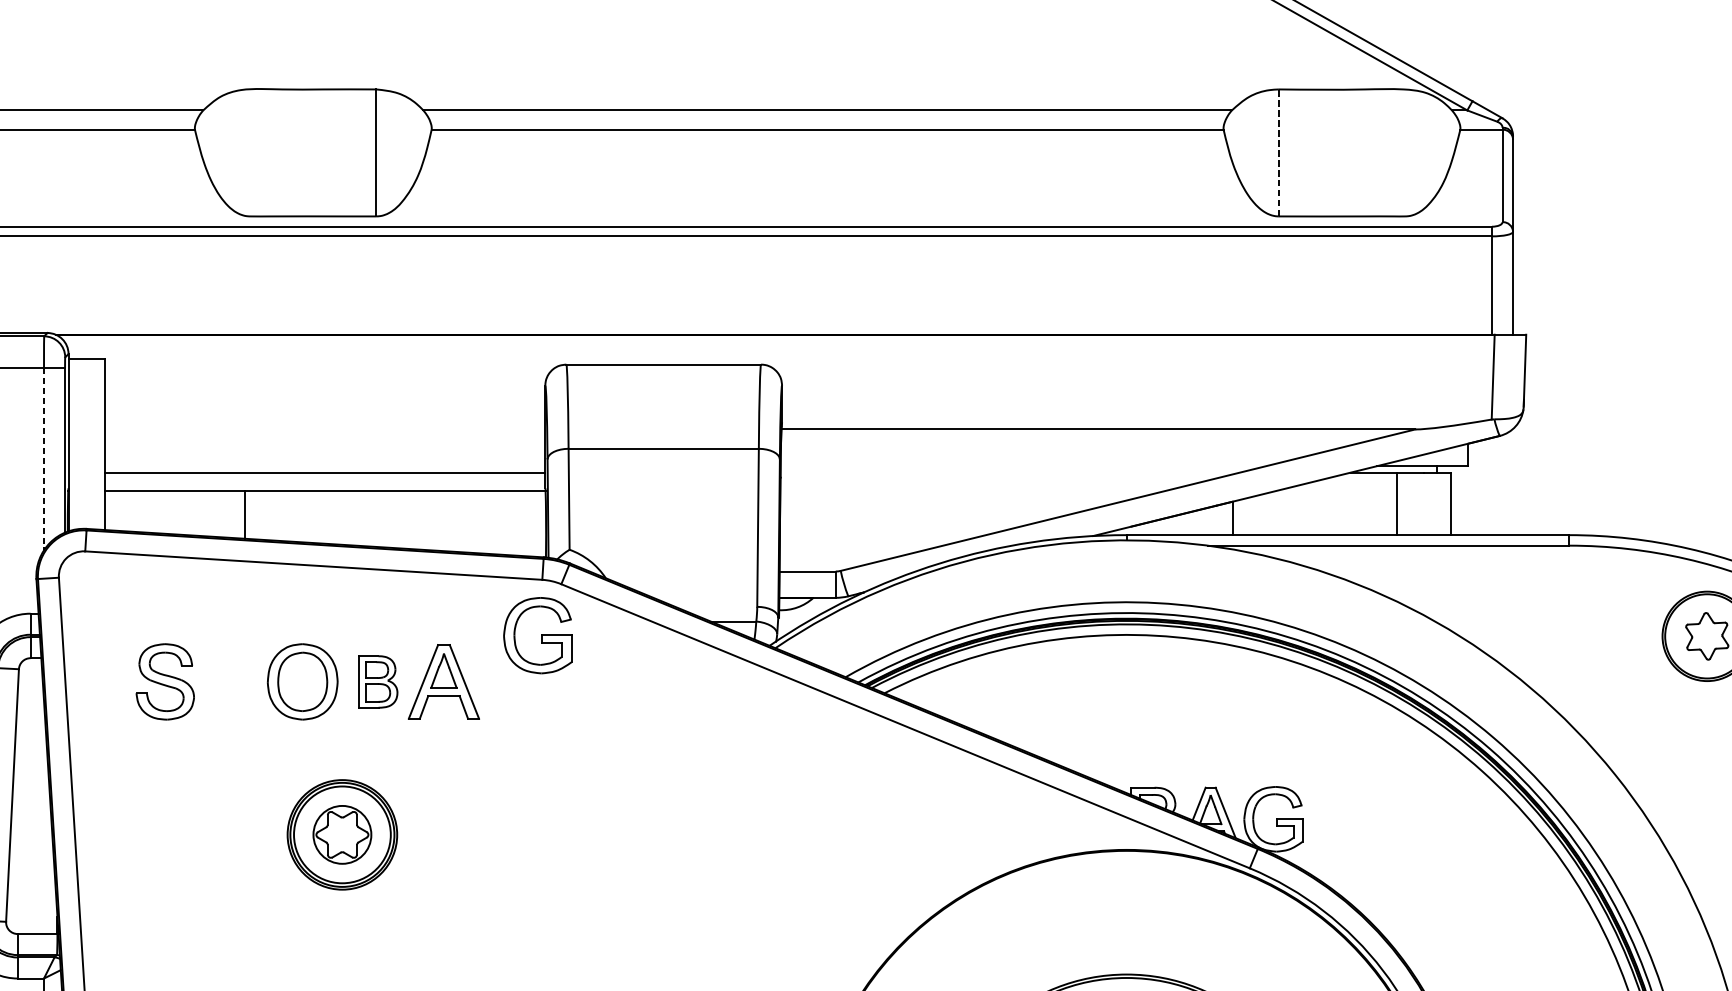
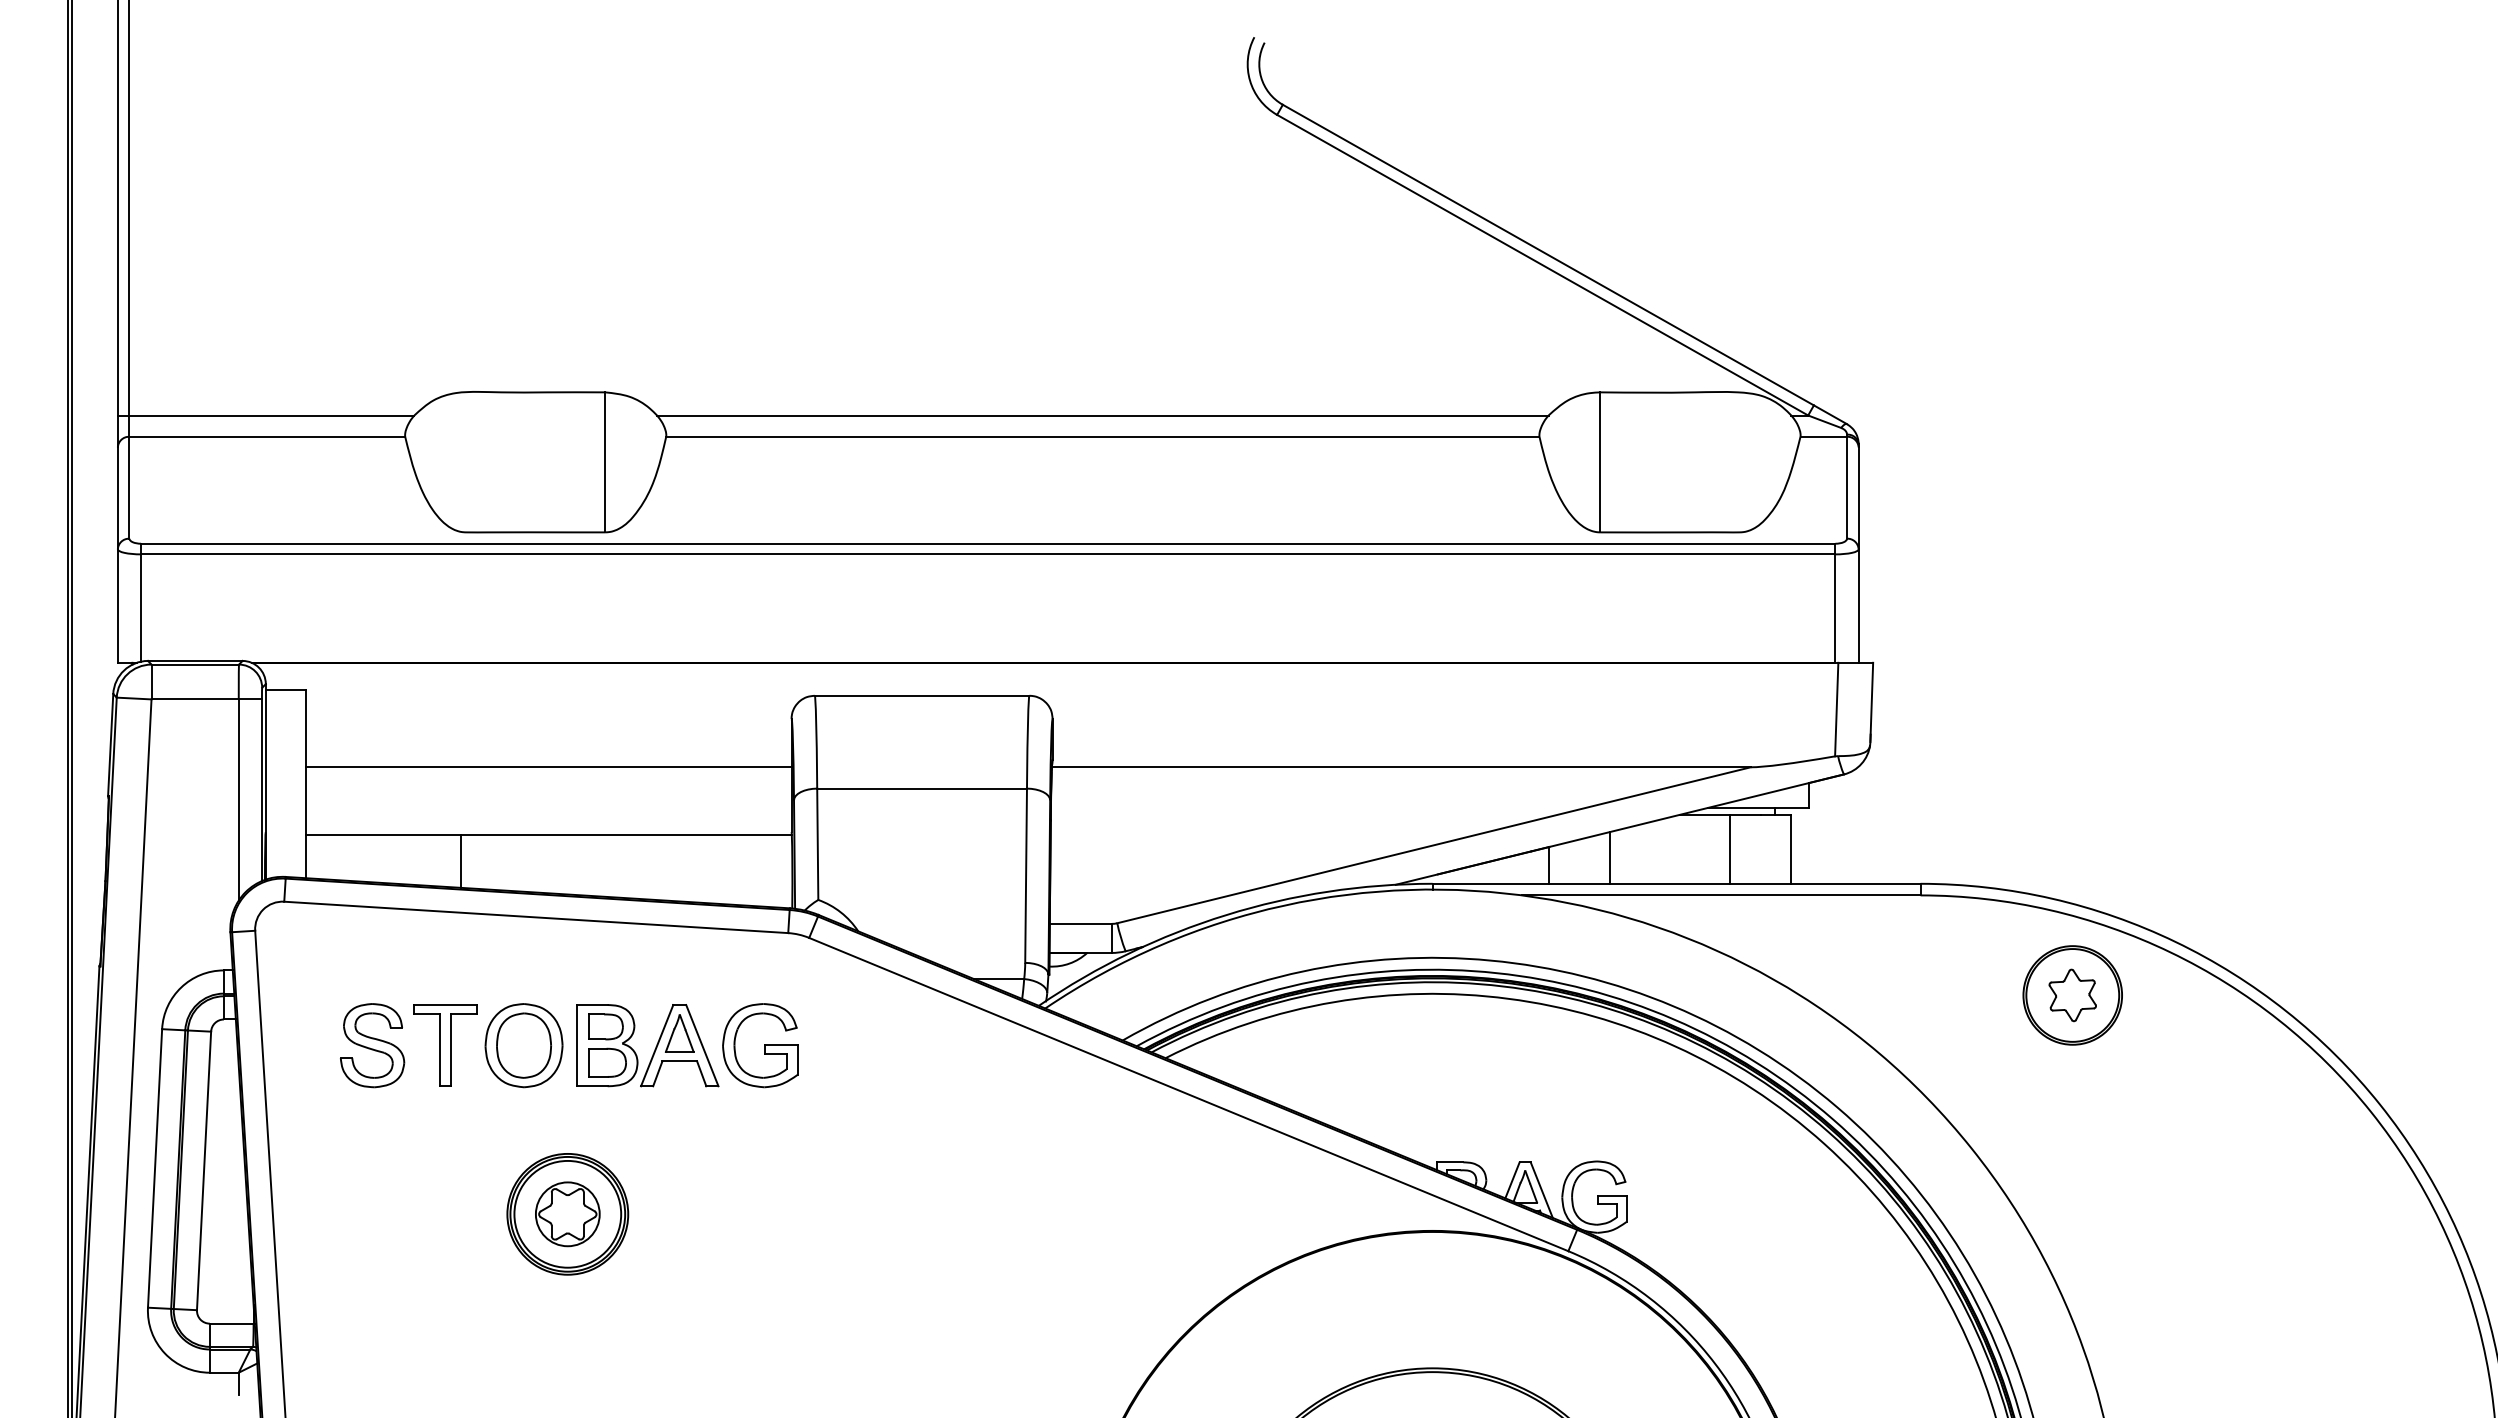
line: (1278, 152) -> (1600, 461), dashed -> solid
line: (43, 459) -> (238, 800), dashed -> solid
line: (324, 473) -> (548, 767), moved
line: (1287, 511) -> (1609, 857), added
part: (538, 635) -> (760, 1045), moved
part: (231, 681) -> (445, 1045), added
part: (378, 681) -> (607, 1045), size x1.43

